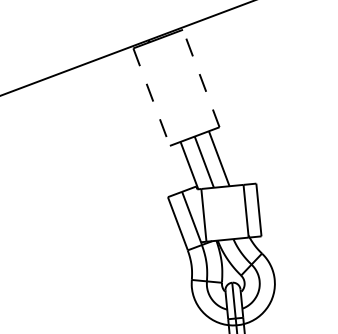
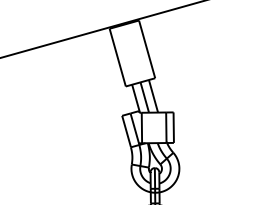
line: (201, 78) -> (147, 49), dashed -> solid
line: (151, 96) -> (117, 57), dashed -> solid

